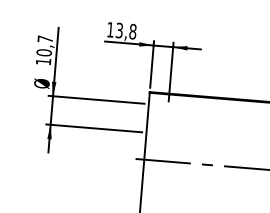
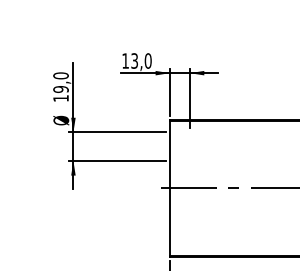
text: (132, 31) -> (147, 60), 13,8 -> 13,0
text: (44, 45) -> (60, 82), 10,7 -> 19,0

